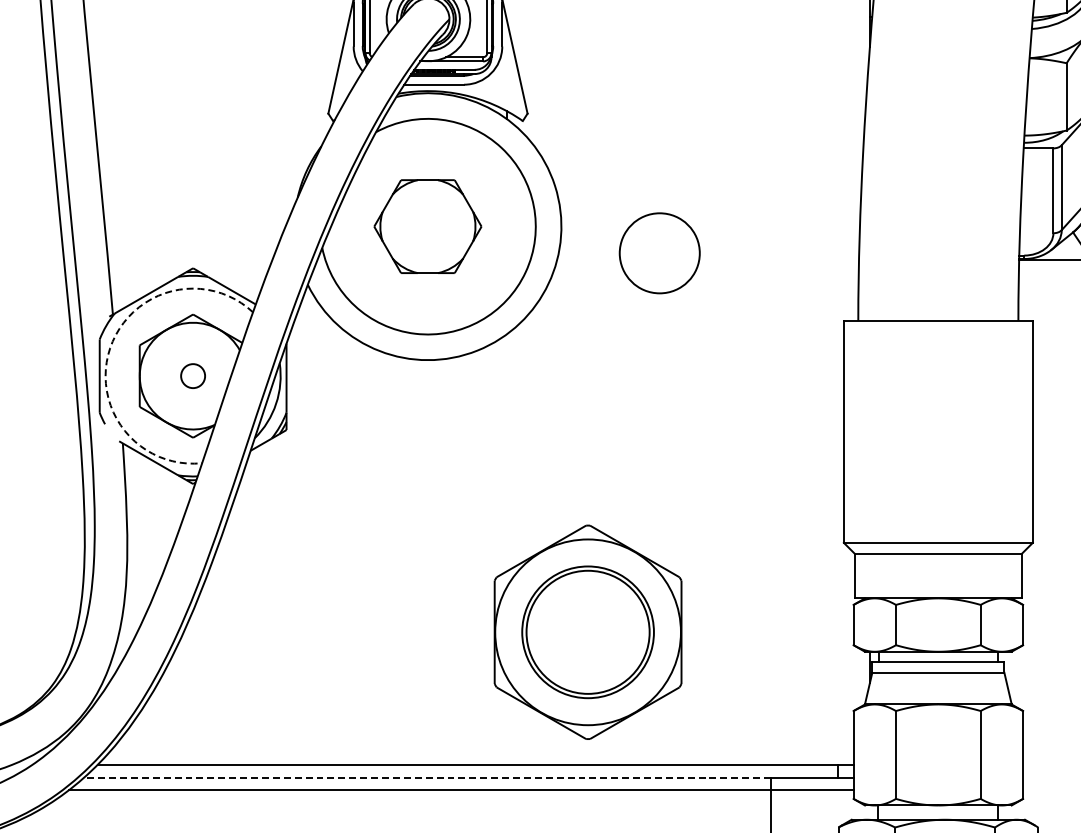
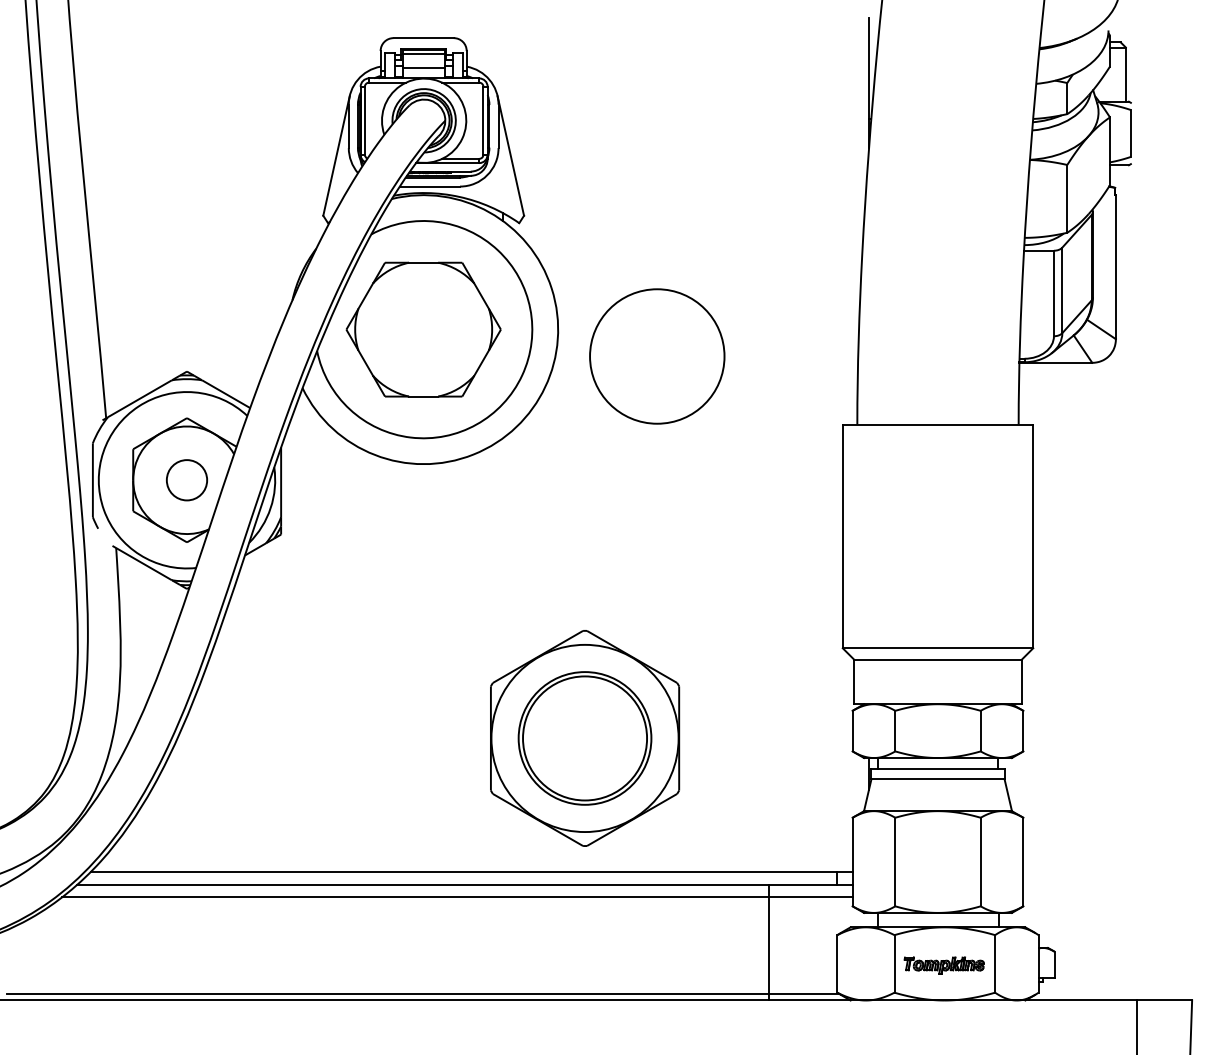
part: (427, 226) -> (423, 329), size x1.43
circle: (660, 253) -> (657, 356), size x1.67
arc: (110, 348) -> (103, 452), dashed -> solid
circle: (192, 376) -> (186, 480), size x1.67
line: (426, 778) -> (422, 885), dashed -> solid

